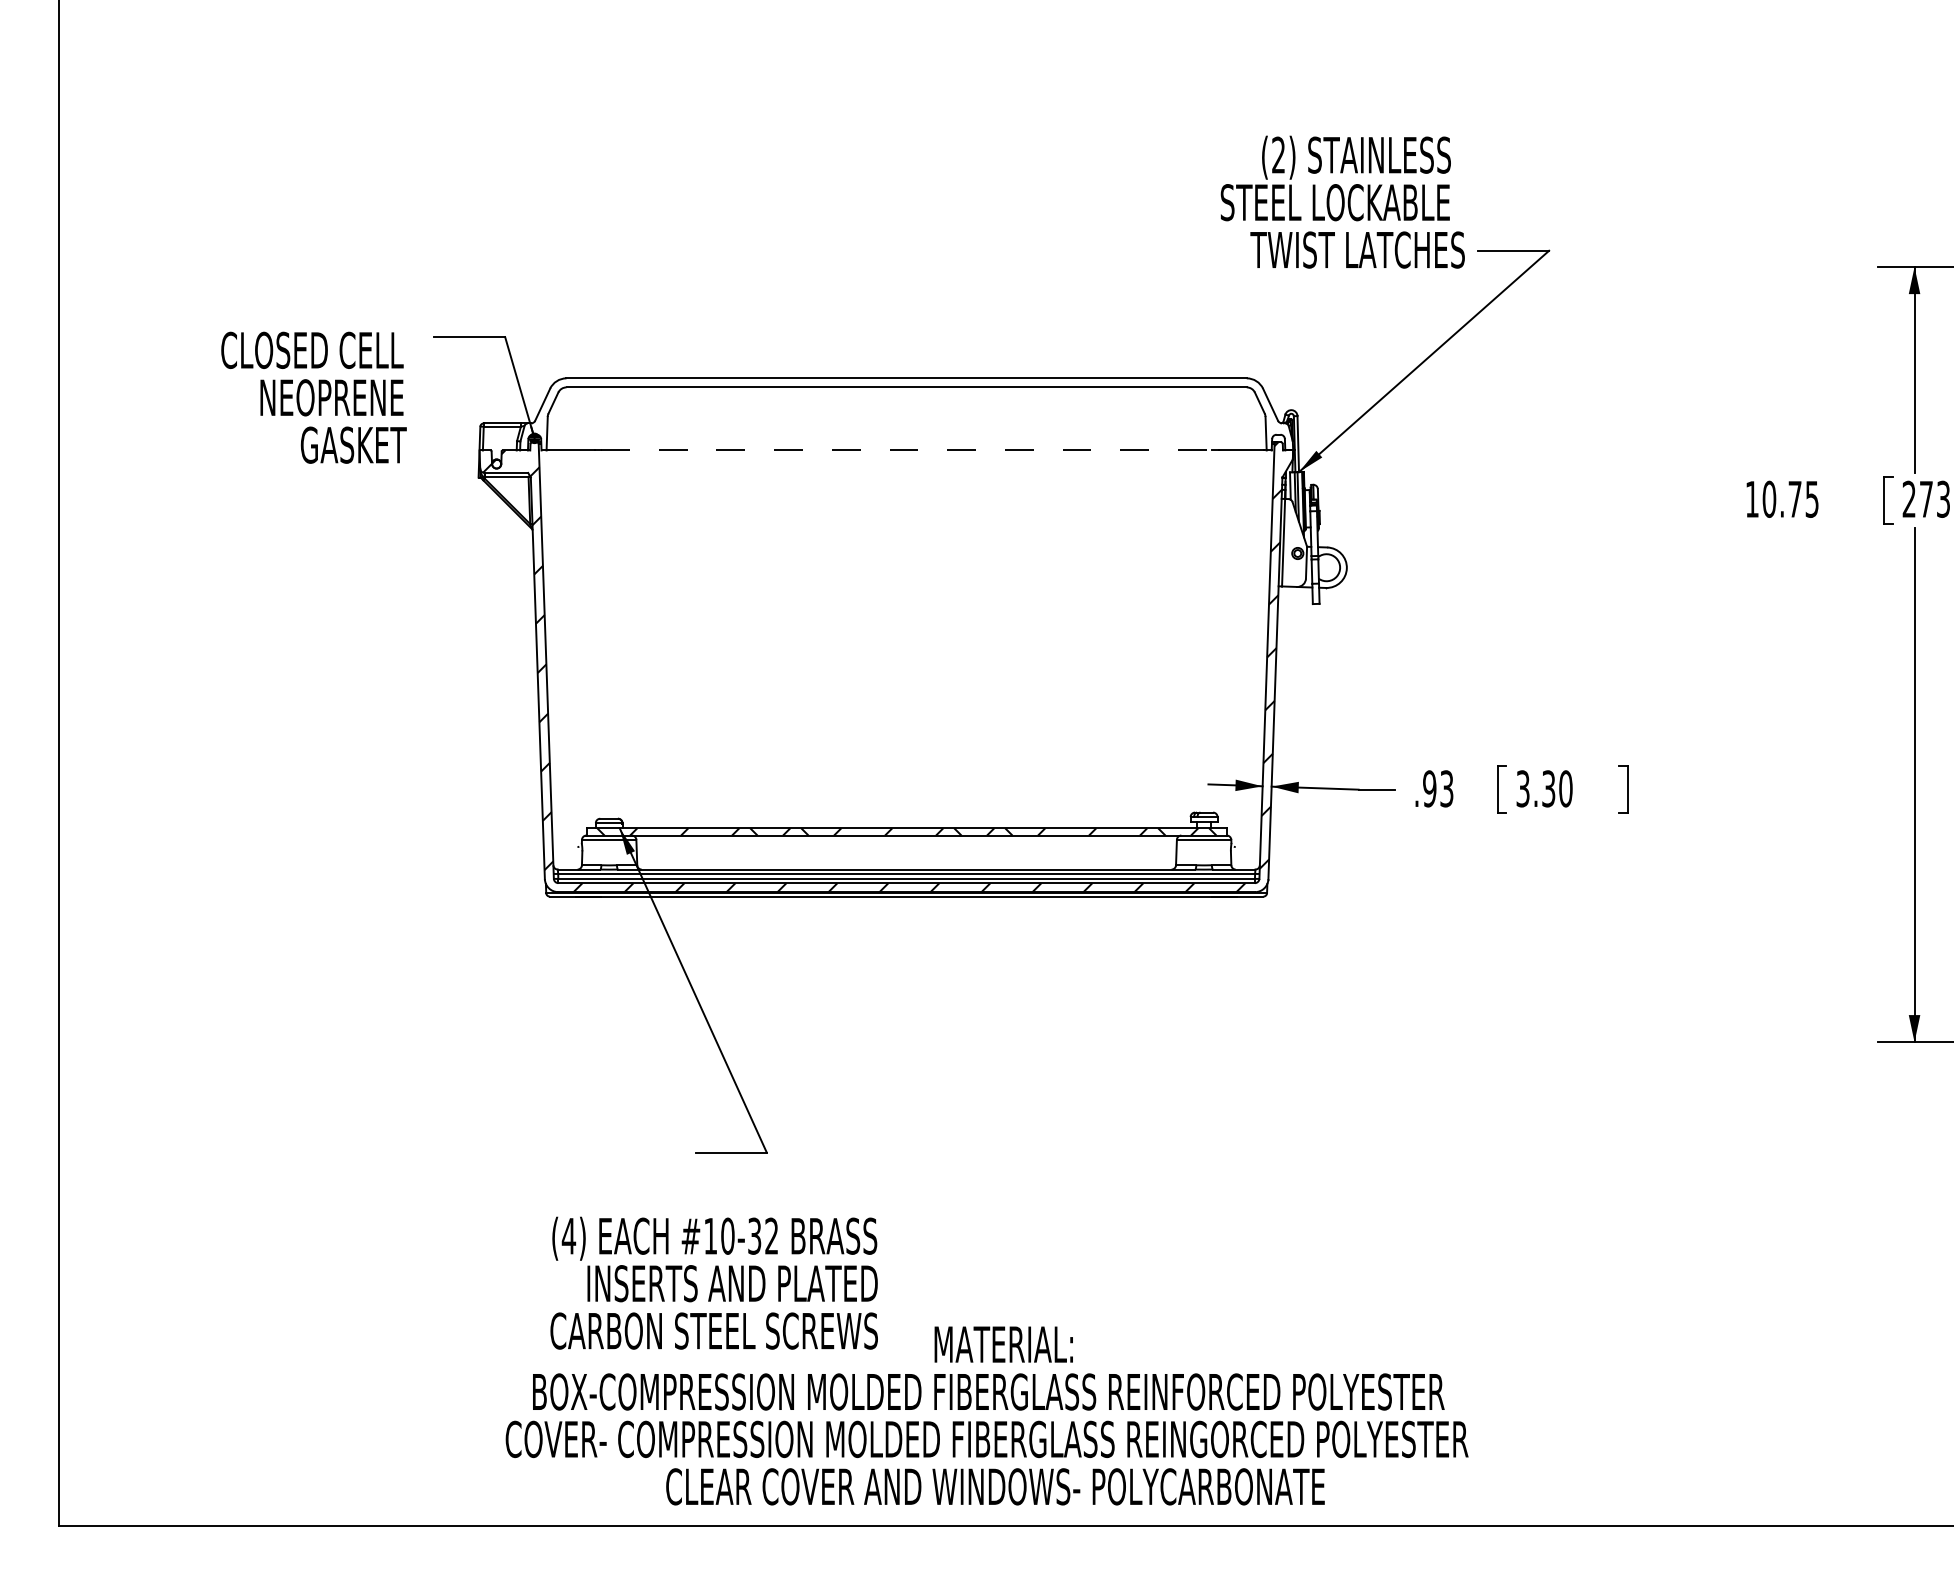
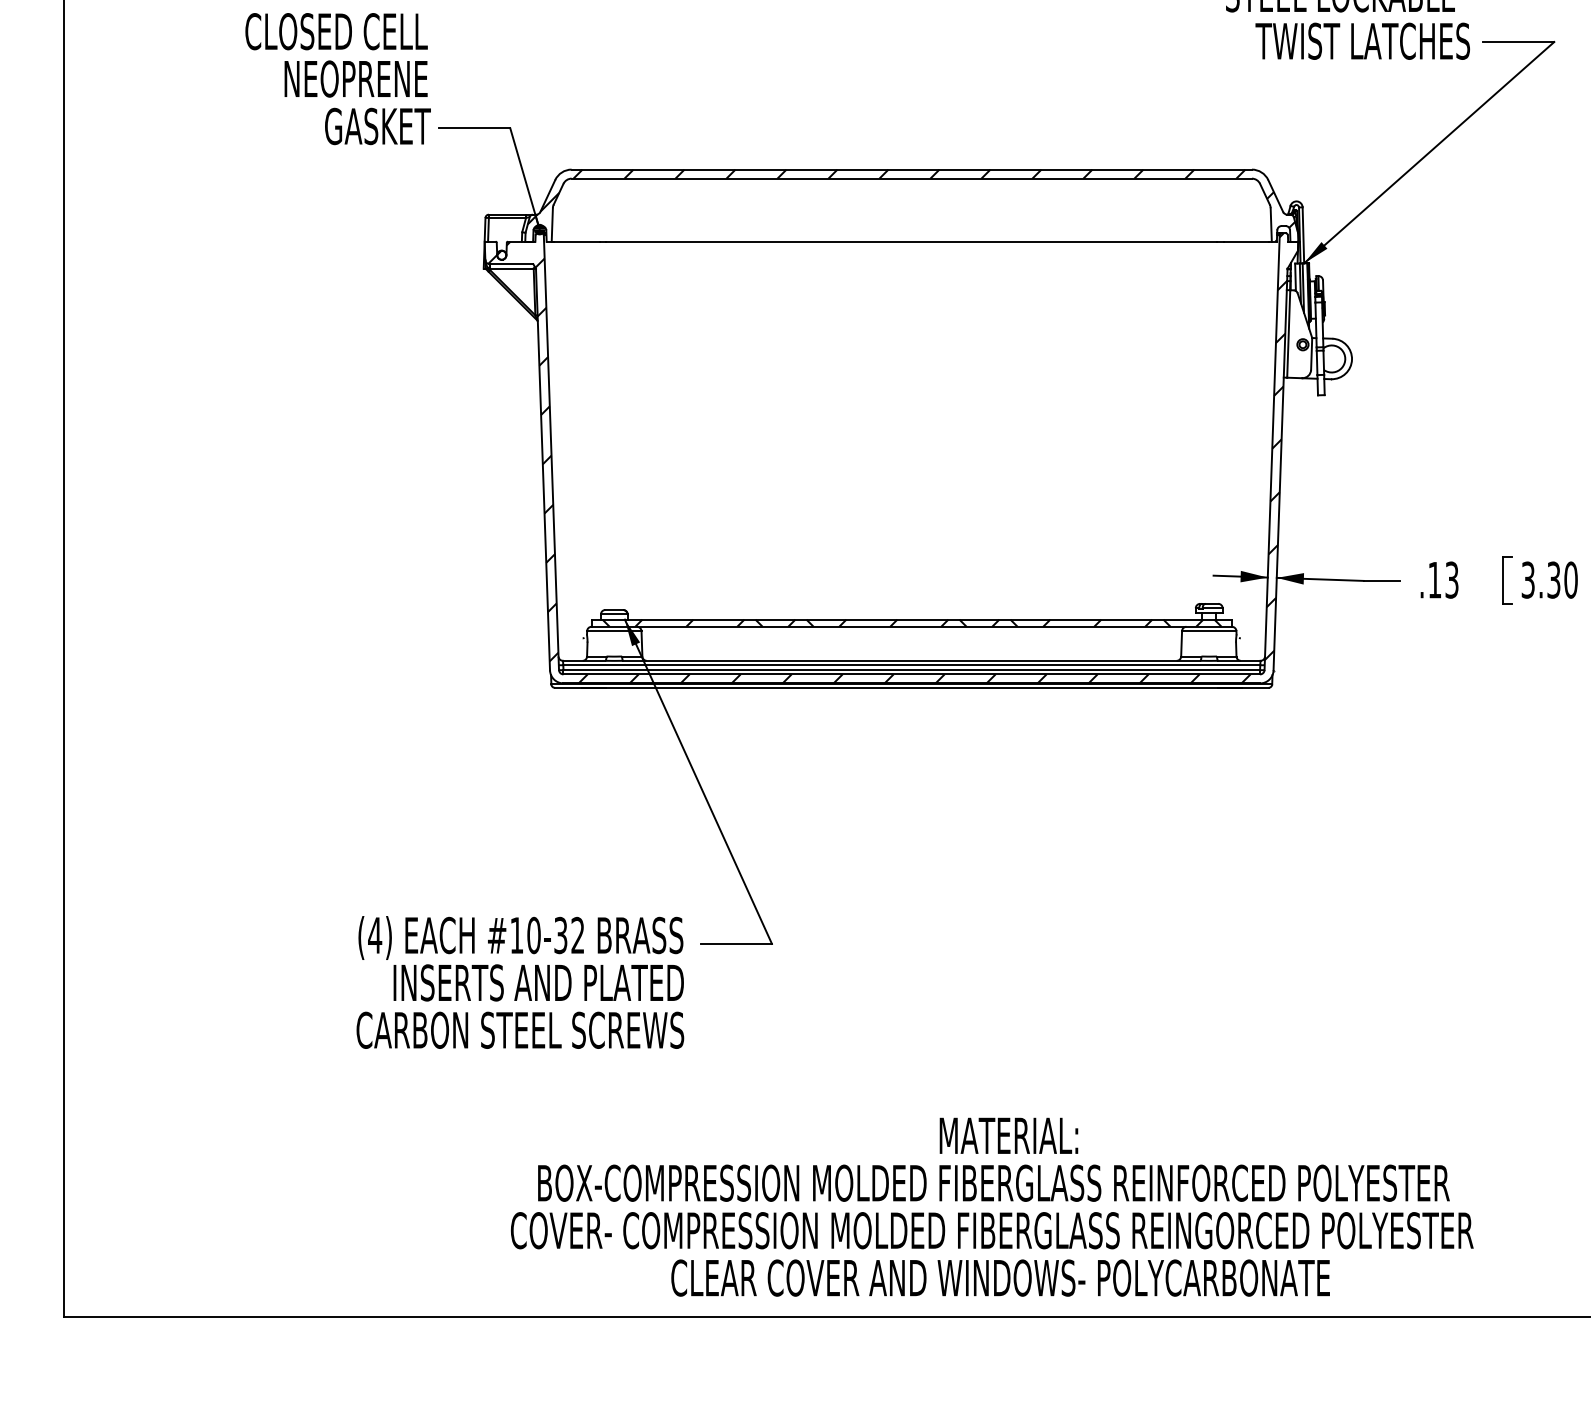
text: (313, 397) -> (337, 78), moved
hatch: (905, 414) -> (910, 205), added
line: (906, 450) -> (911, 241), dashed -> solid
text: (1429, 788) -> (1434, 579), .93 -> .13
text: (713, 1282) -> (519, 981), moved

